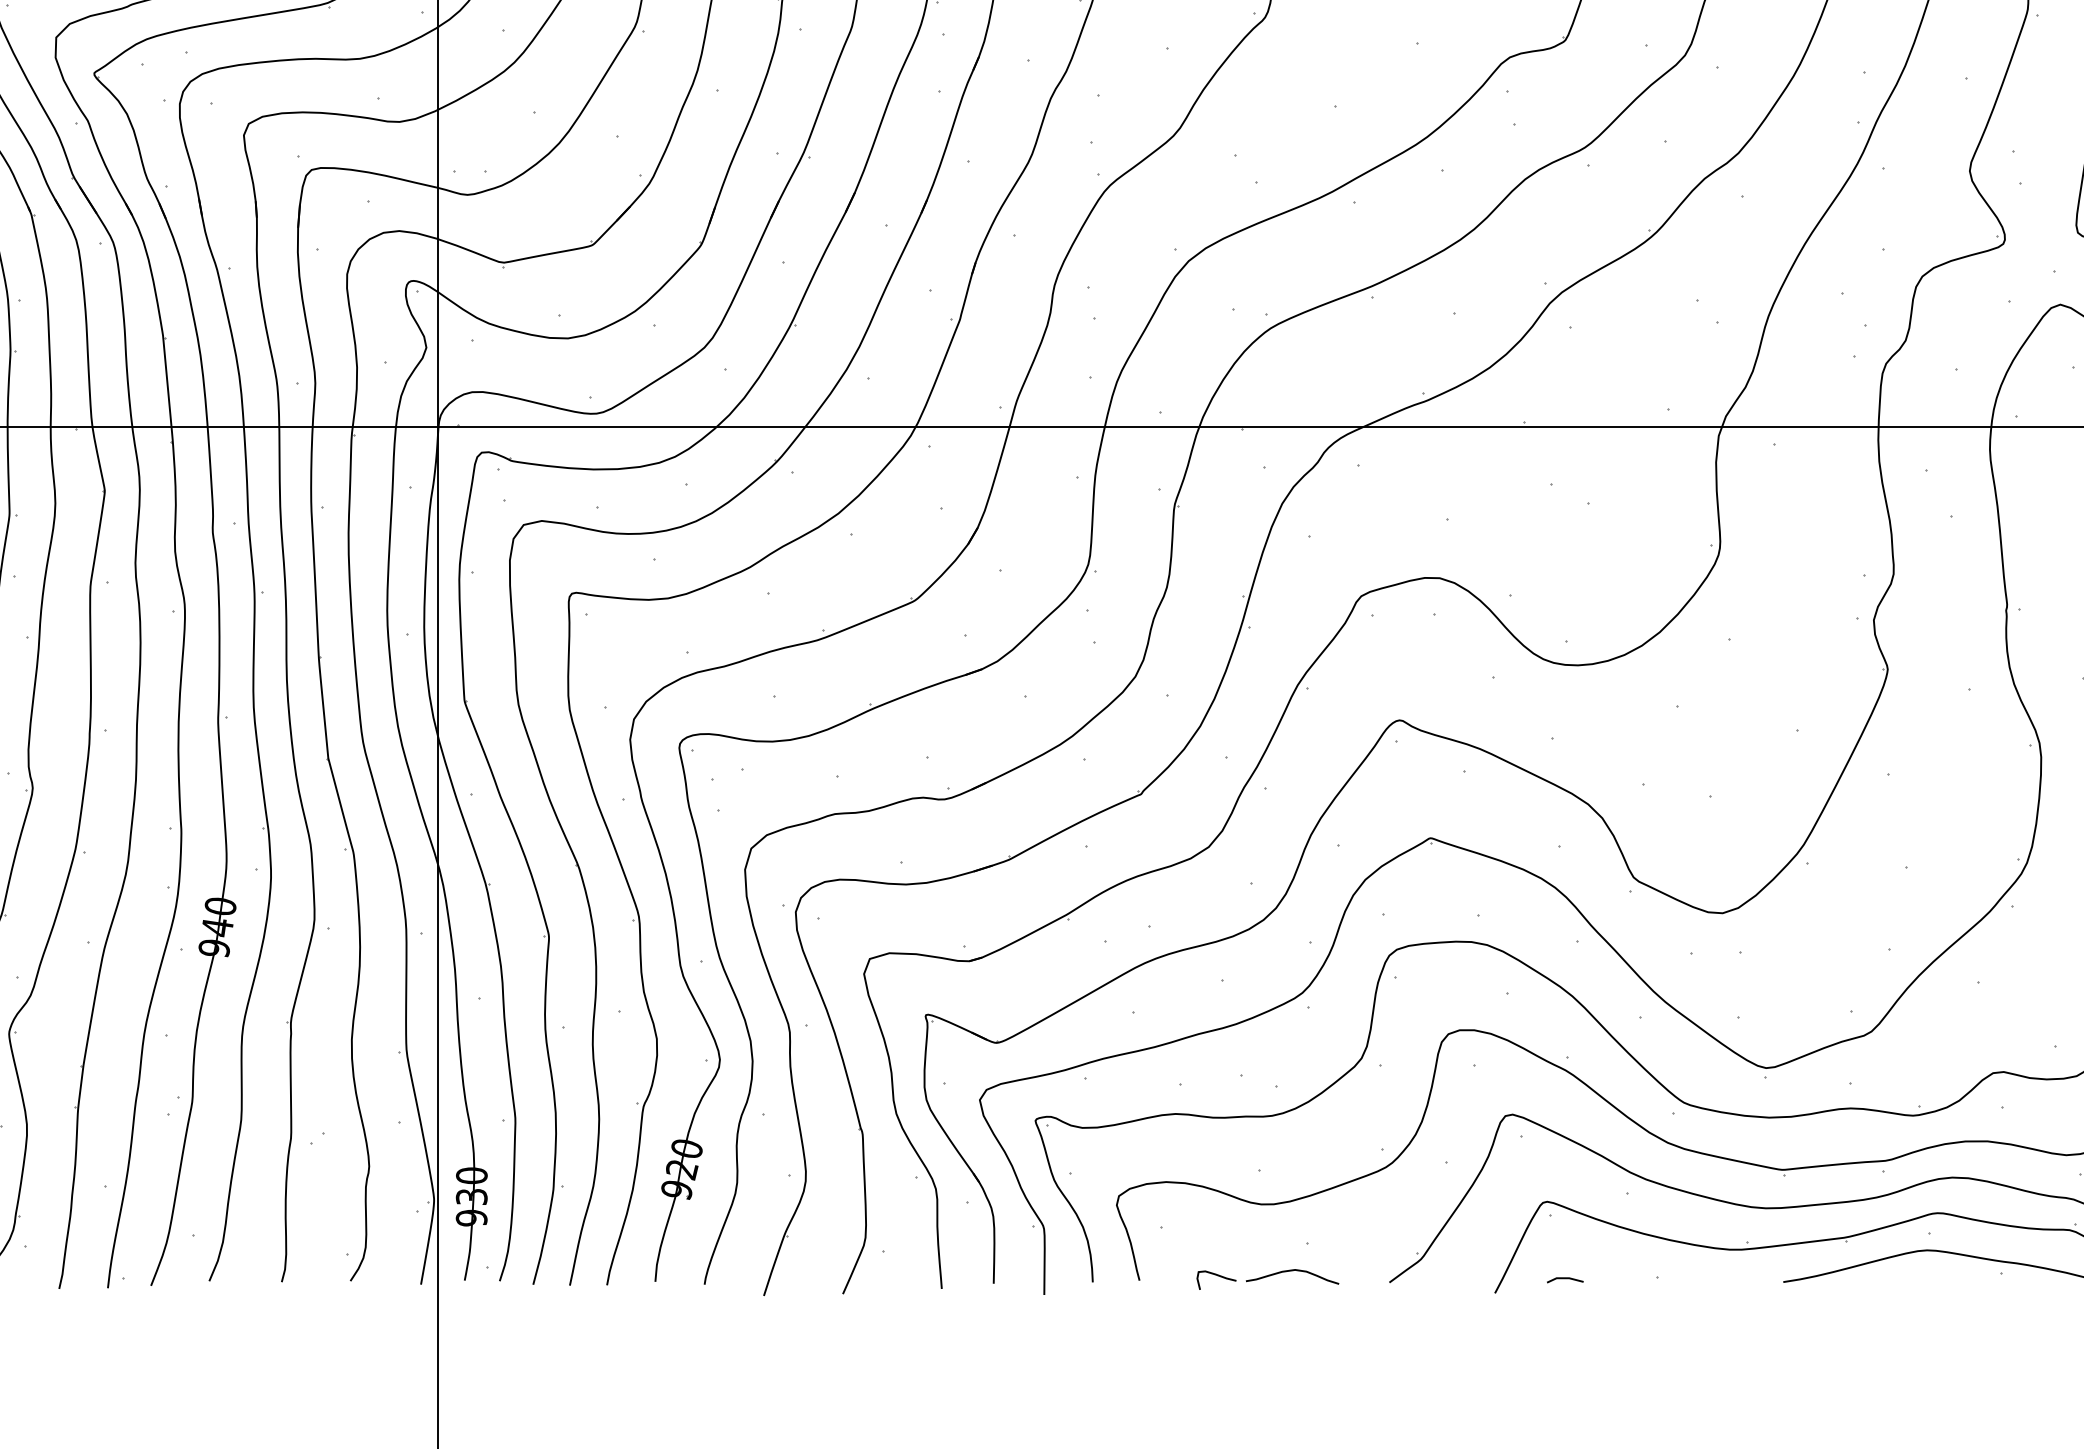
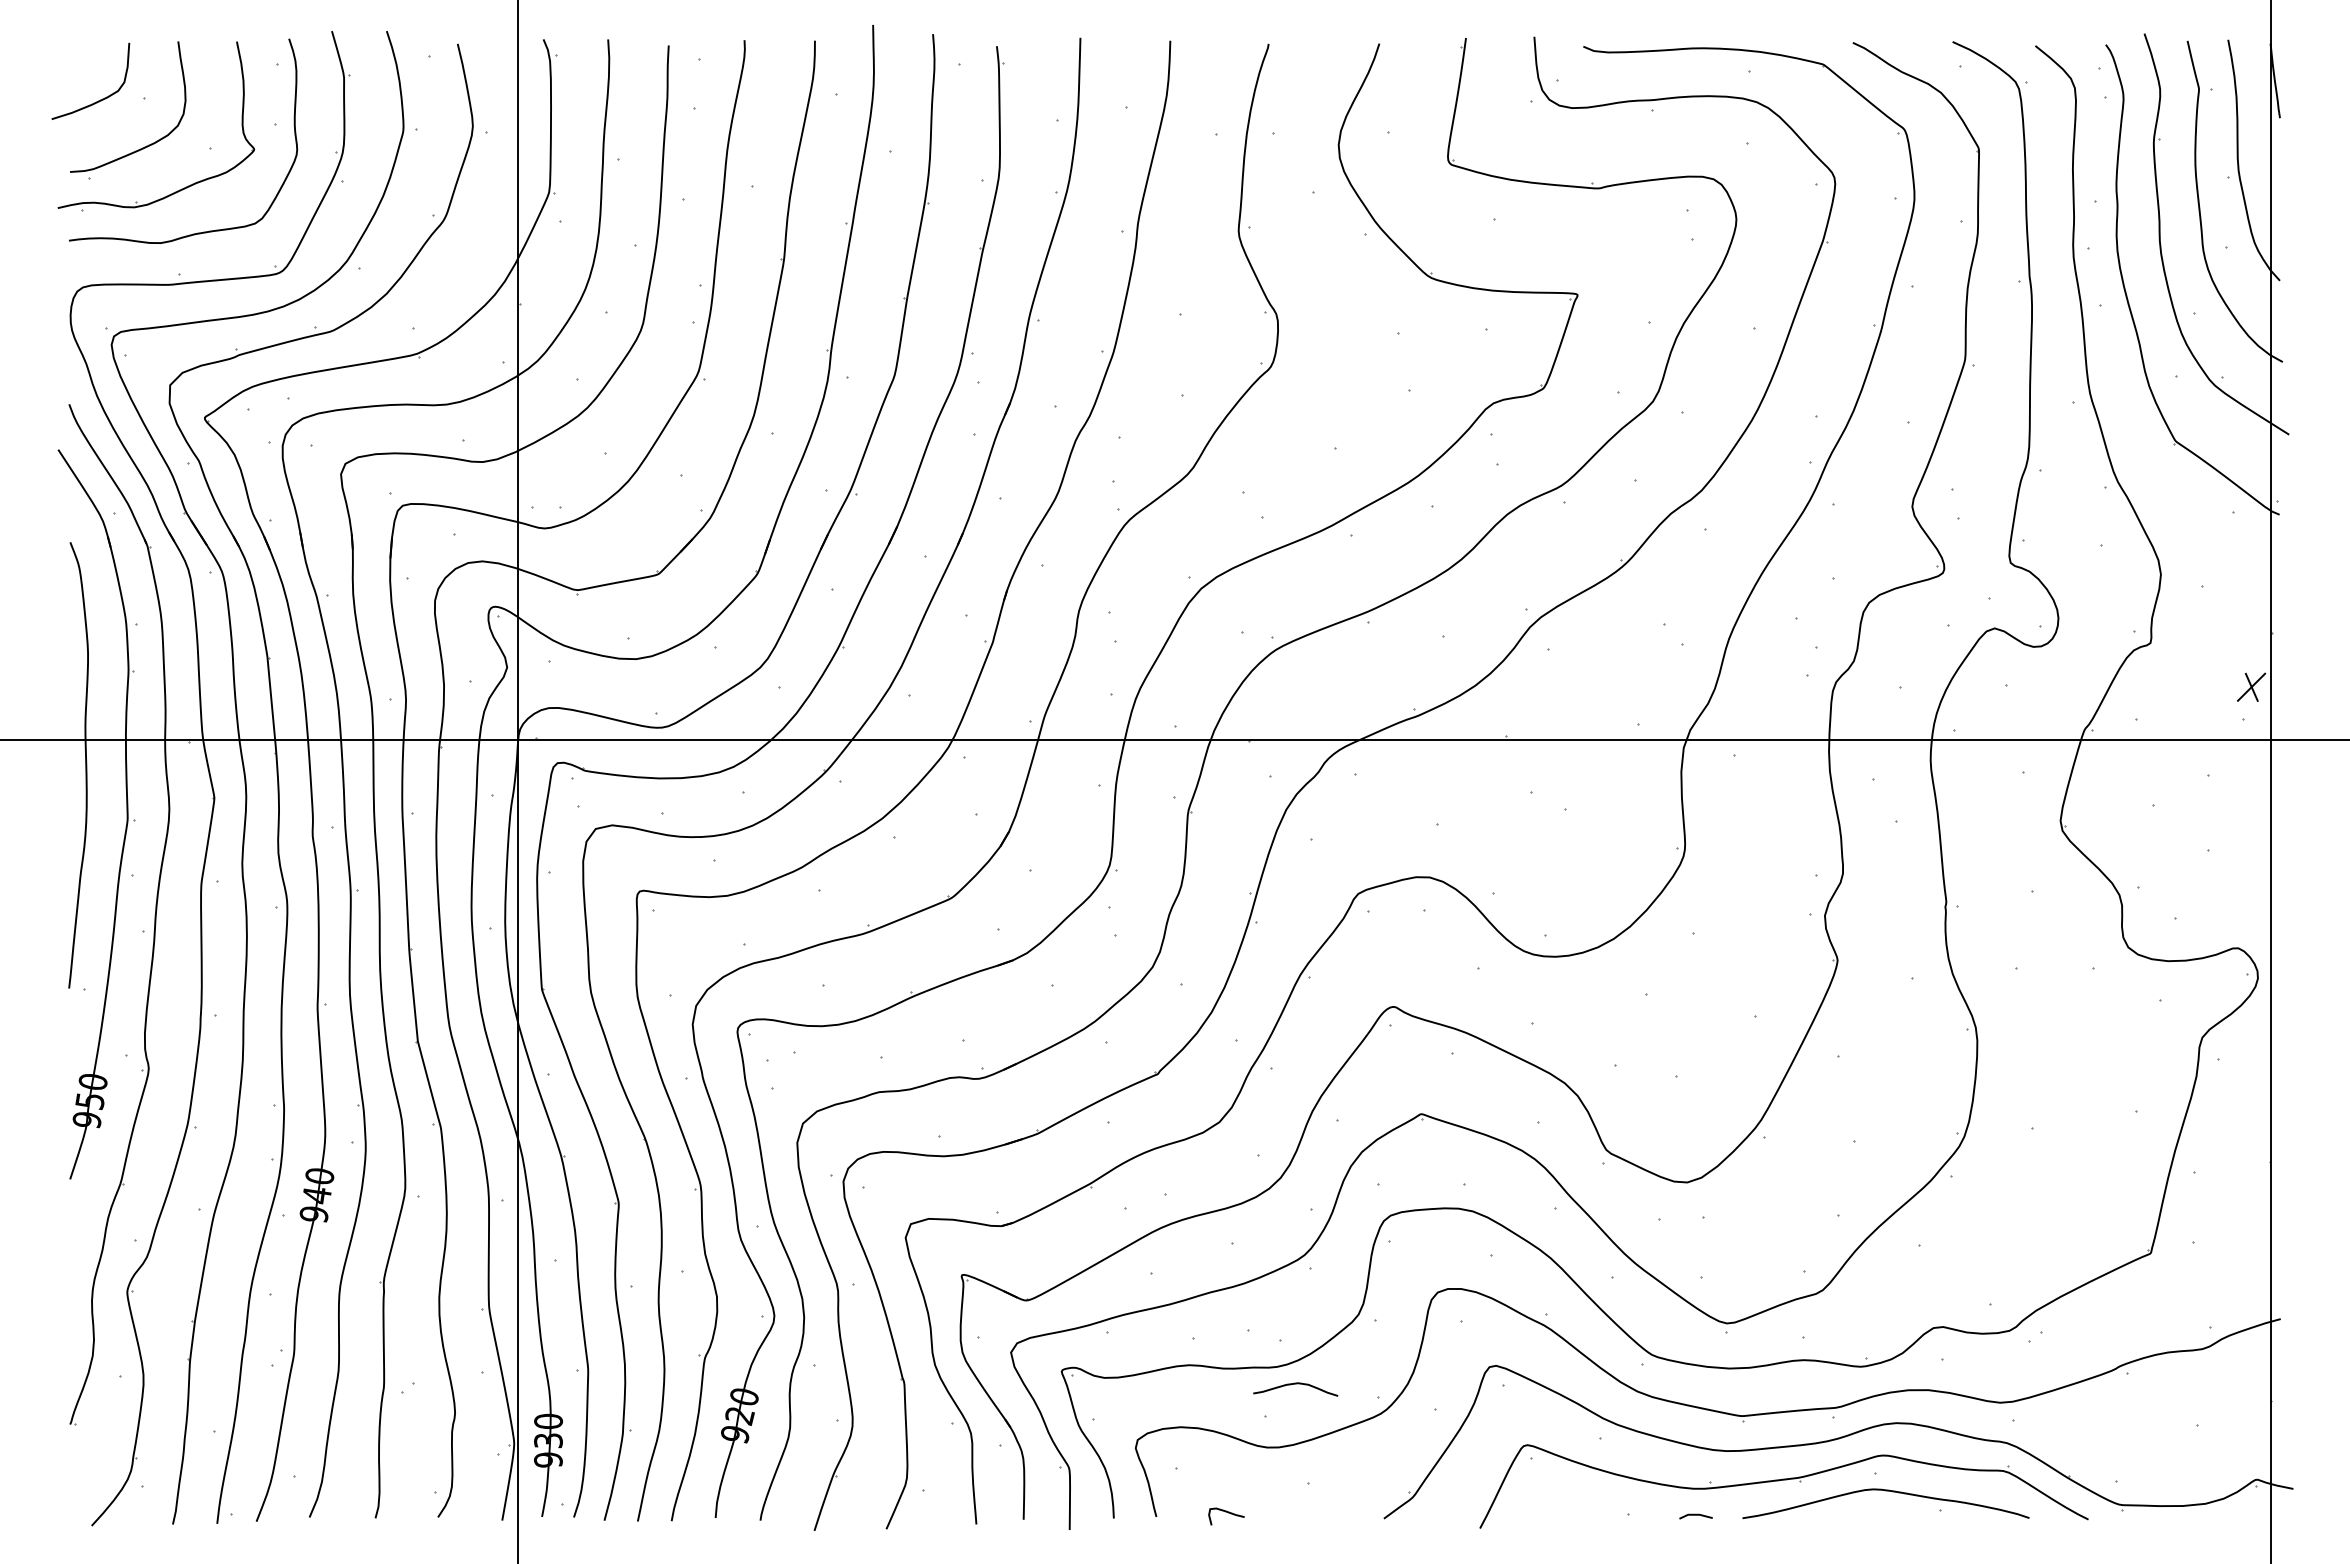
curve: (1292, 1271) -> (1295, 1384), moved
line: (1564, 1279) -> (1695, 1515), moved

